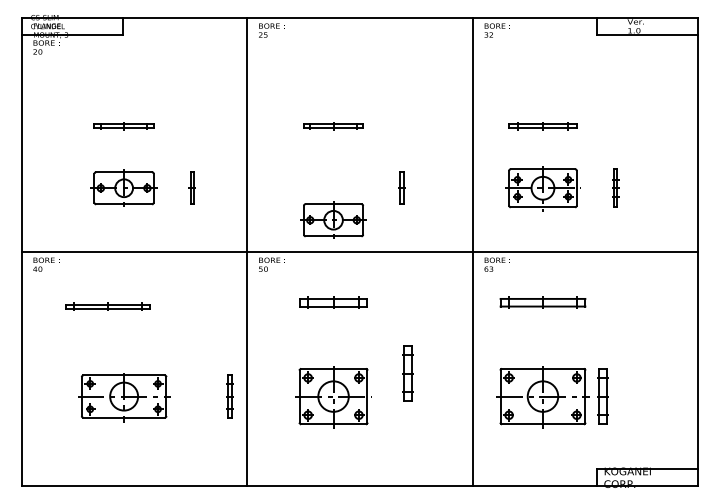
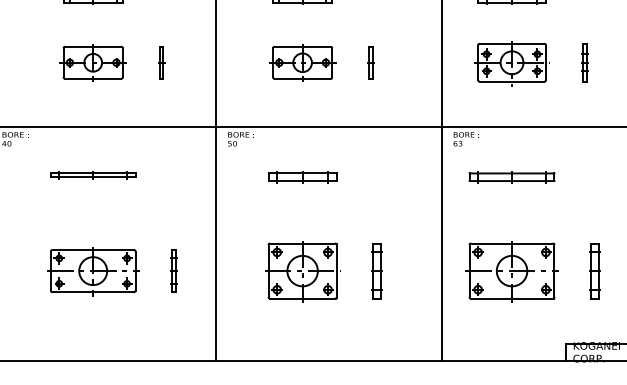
part: (333, 219) -> (302, 62), moved
part: (107, 306) -> (92, 175), moved
part: (407, 373) -> (376, 271), moved
part: (229, 396) -> (173, 271), moved
part: (602, 396) -> (594, 271), moved

